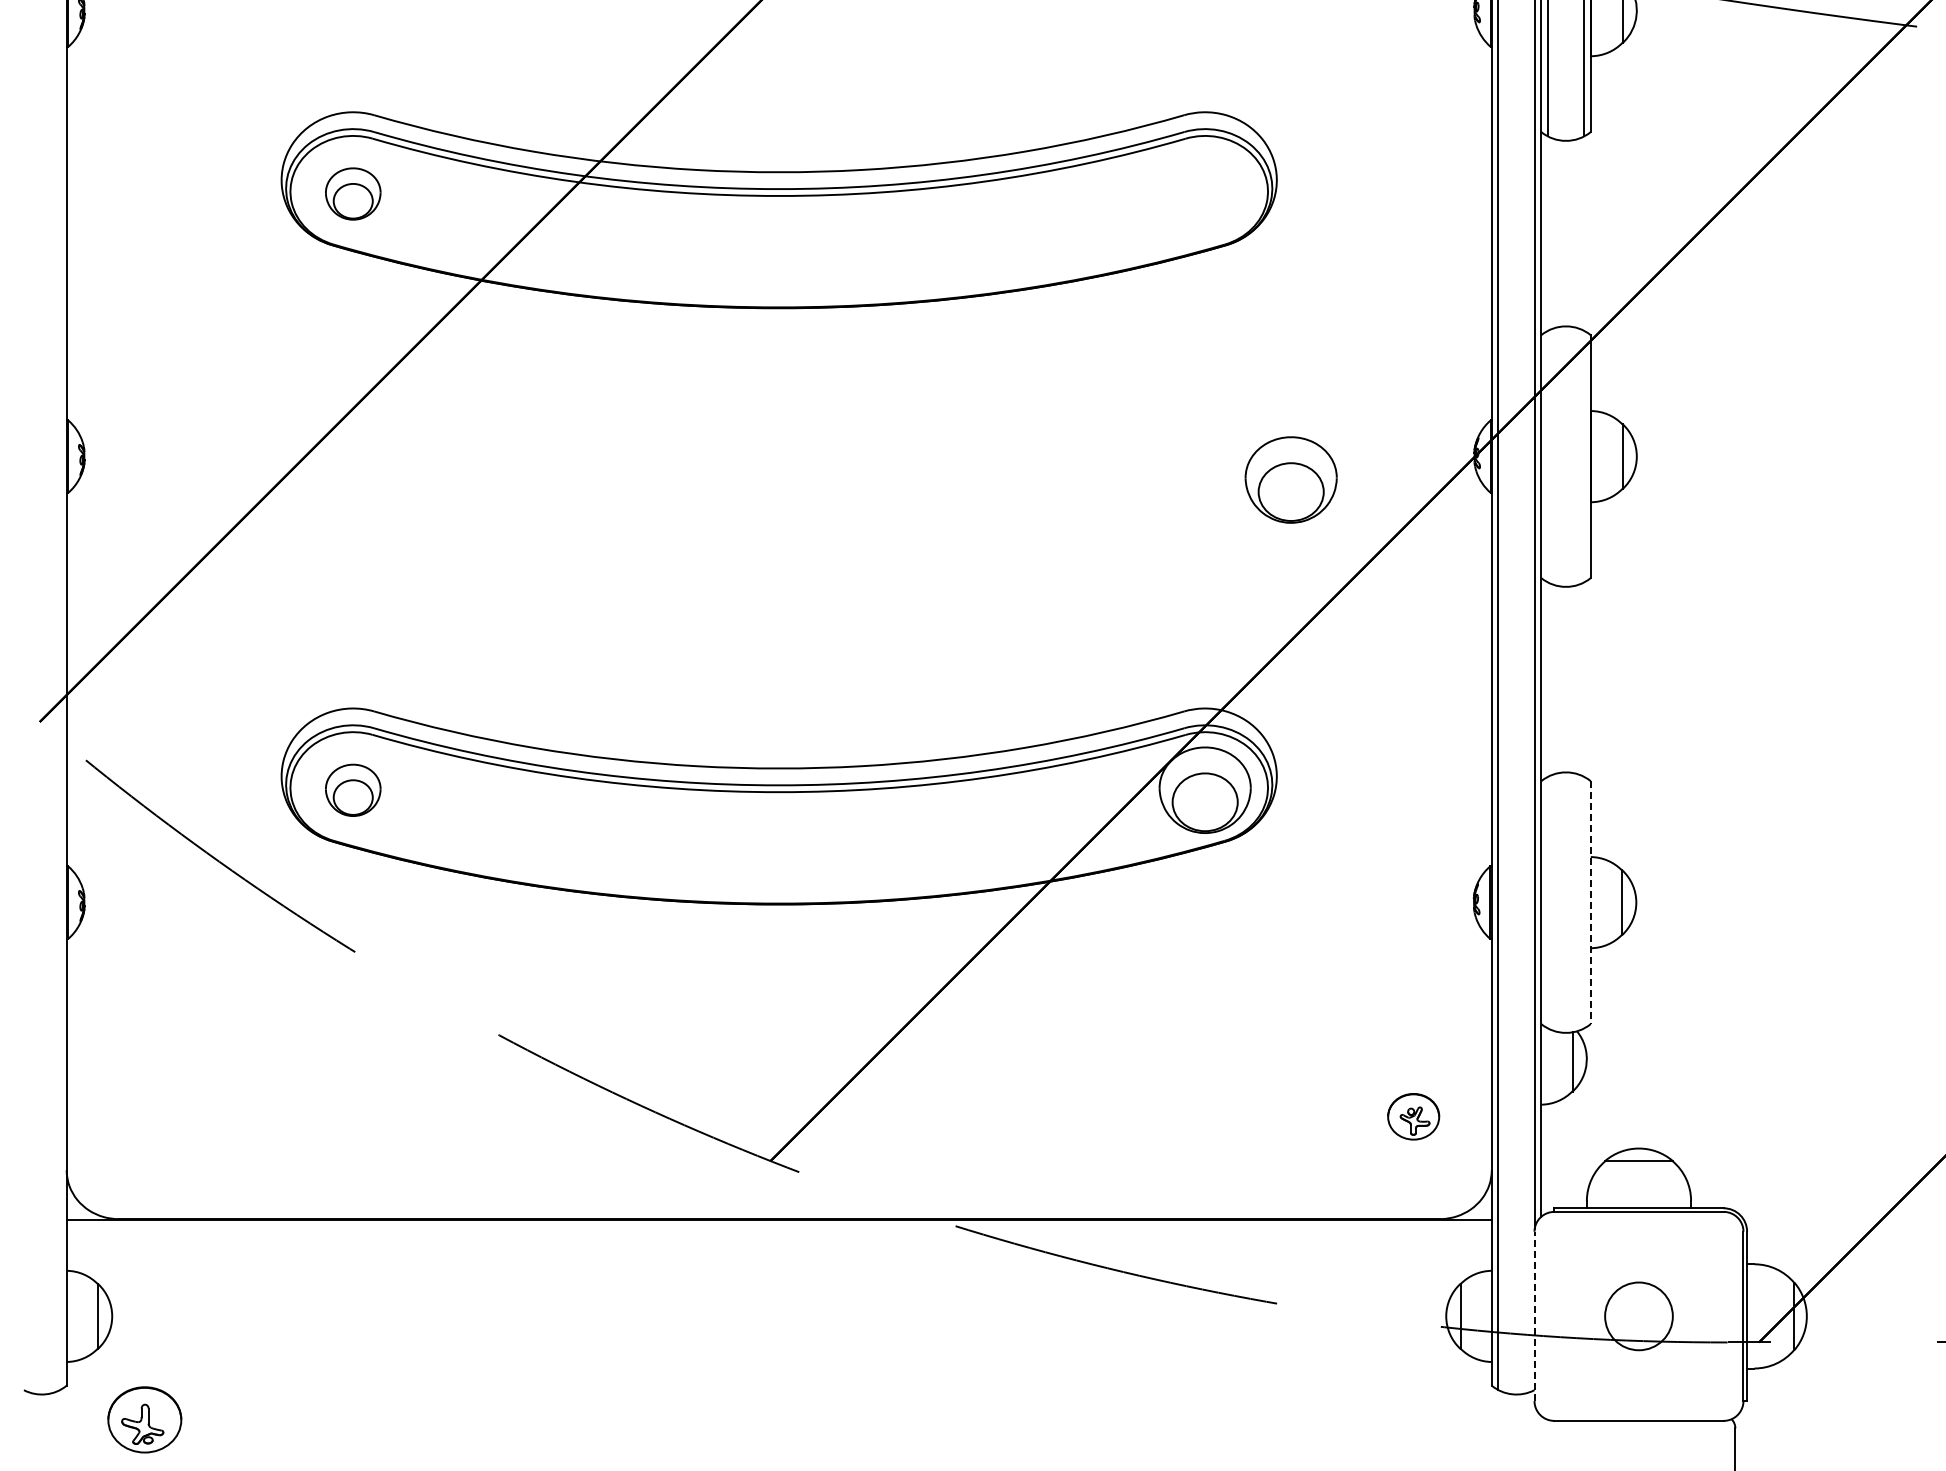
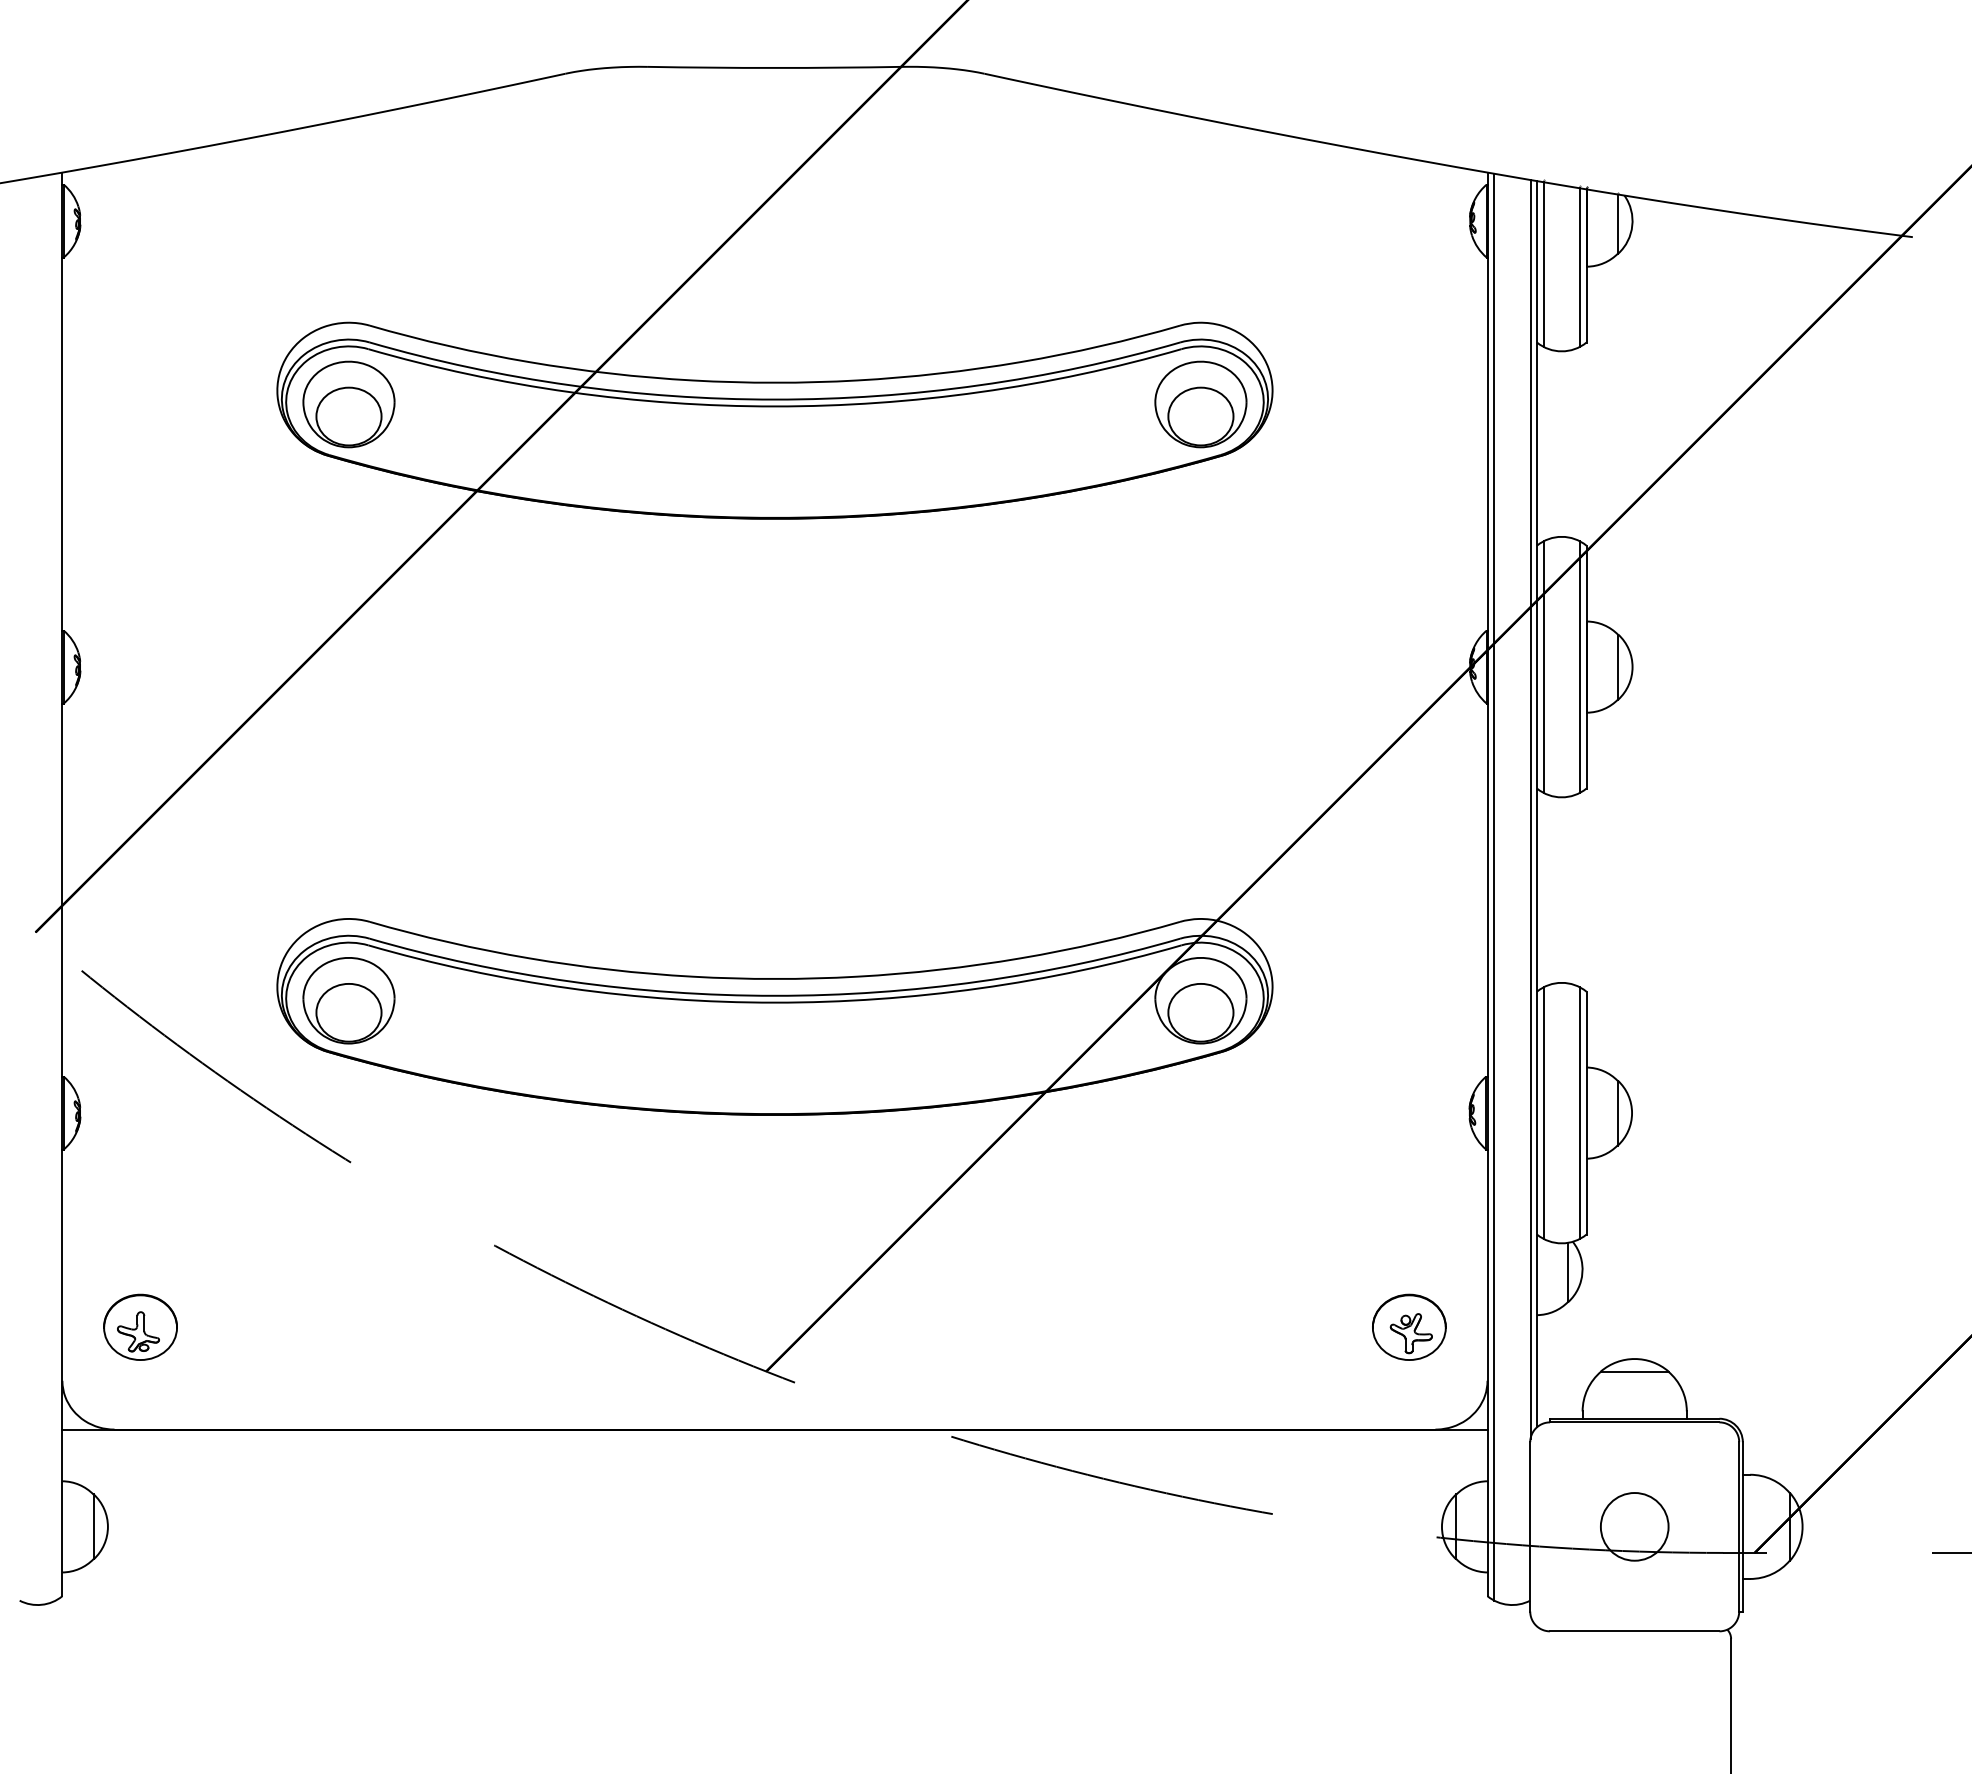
part: (352, 194) -> (348, 404), size x1.67
line: (1547, 456) -> (1543, 666), added
line: (1584, 456) -> (1580, 666), added
part: (1290, 480) -> (1200, 404), moved
part: (352, 790) -> (348, 1000), size x1.67
line: (1547, 902) -> (1543, 1112), added
line: (1584, 902) -> (1580, 1112), added
line: (1590, 903) -> (1586, 1113), dashed -> solid
part: (1413, 1116) -> (1409, 1326), size x1.43
line: (1534, 1316) -> (1530, 1526), dashed -> solid
part: (144, 1419) -> (140, 1326), moved

